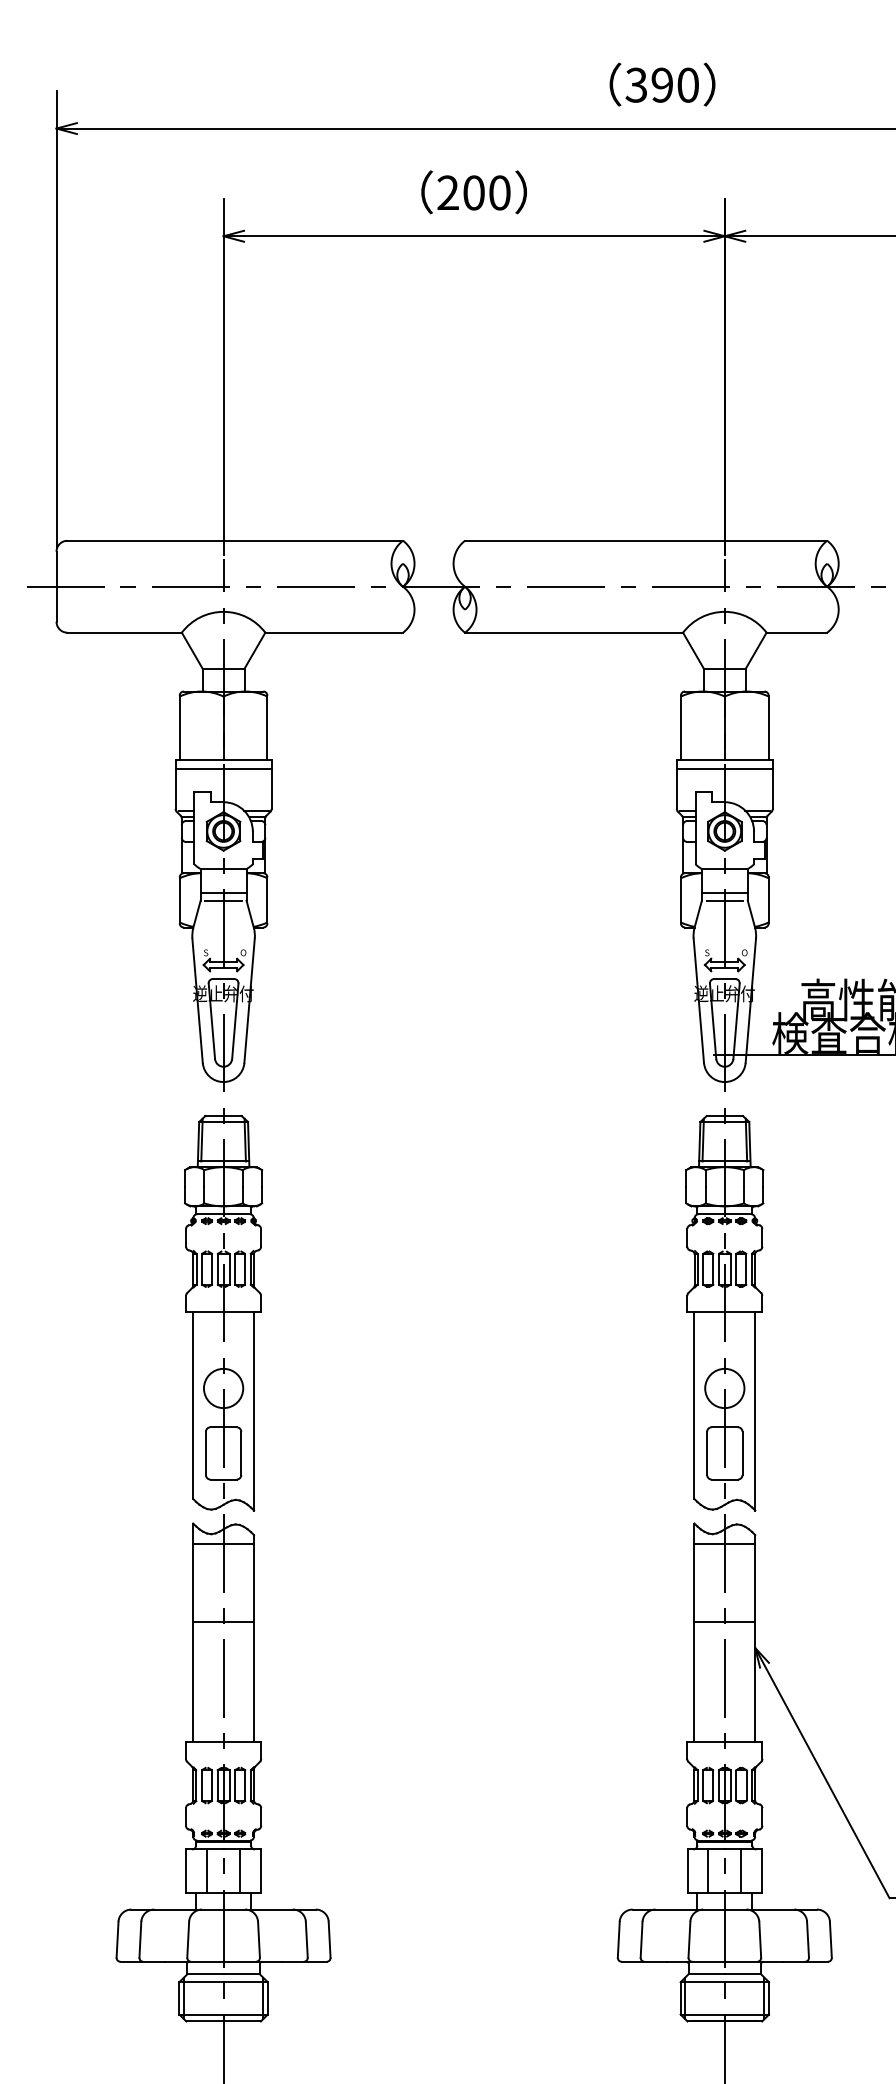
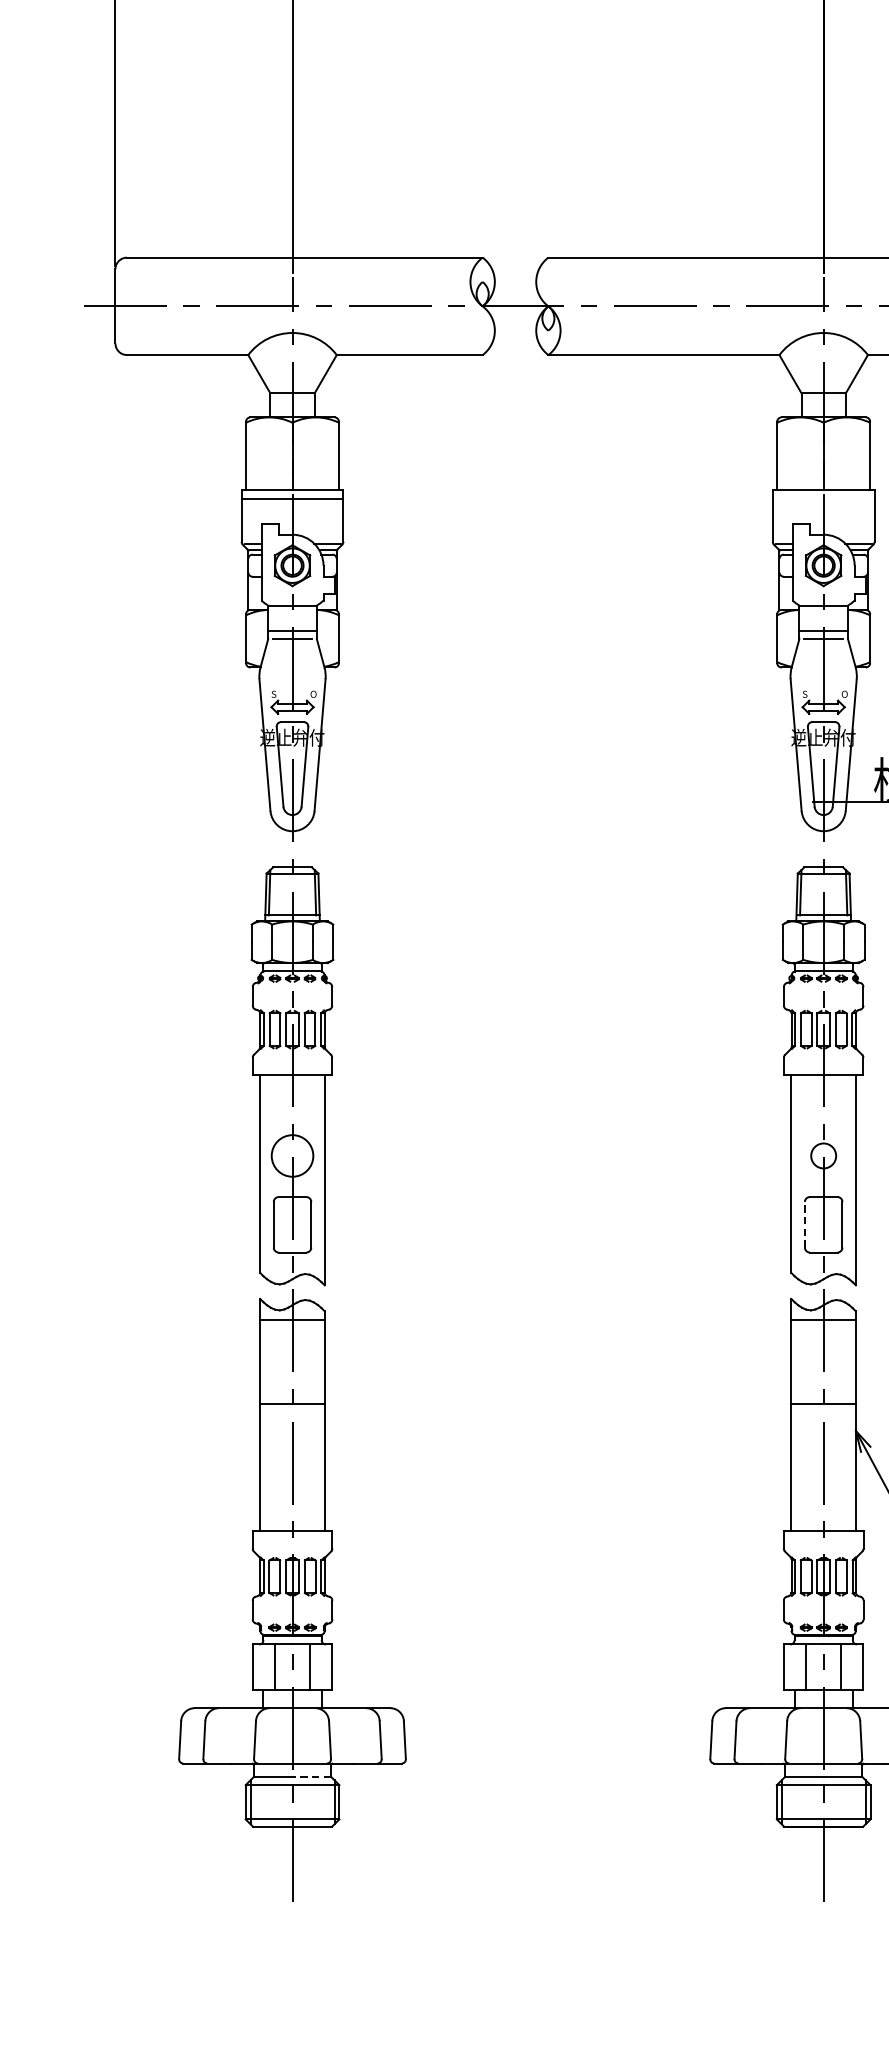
line: (724, 768) -> (823, 498), removed
circle: (724, 1388) -> (823, 1155), size x0.6
line: (707, 1453) -> (805, 1224), solid -> dashed
line: (241, 1974) -> (311, 1776), solid -> dashed

